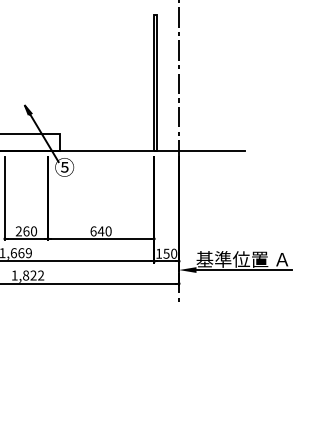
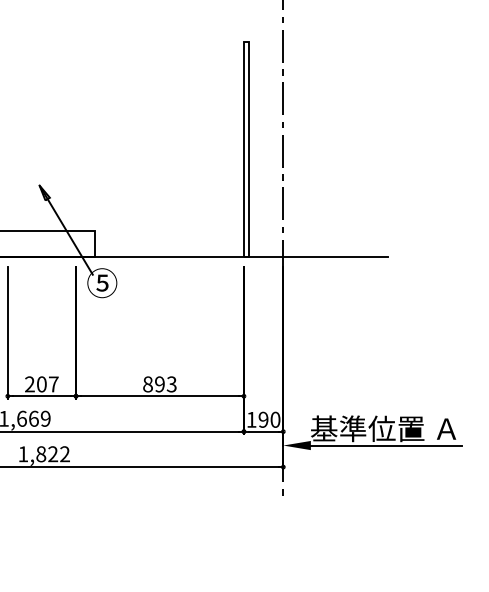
text: (30, 231) -> (48, 384), 260 -> 207
text: (100, 231) -> (159, 384), 640 -> 893
text: (166, 253) -> (263, 419), 150 -> 190

